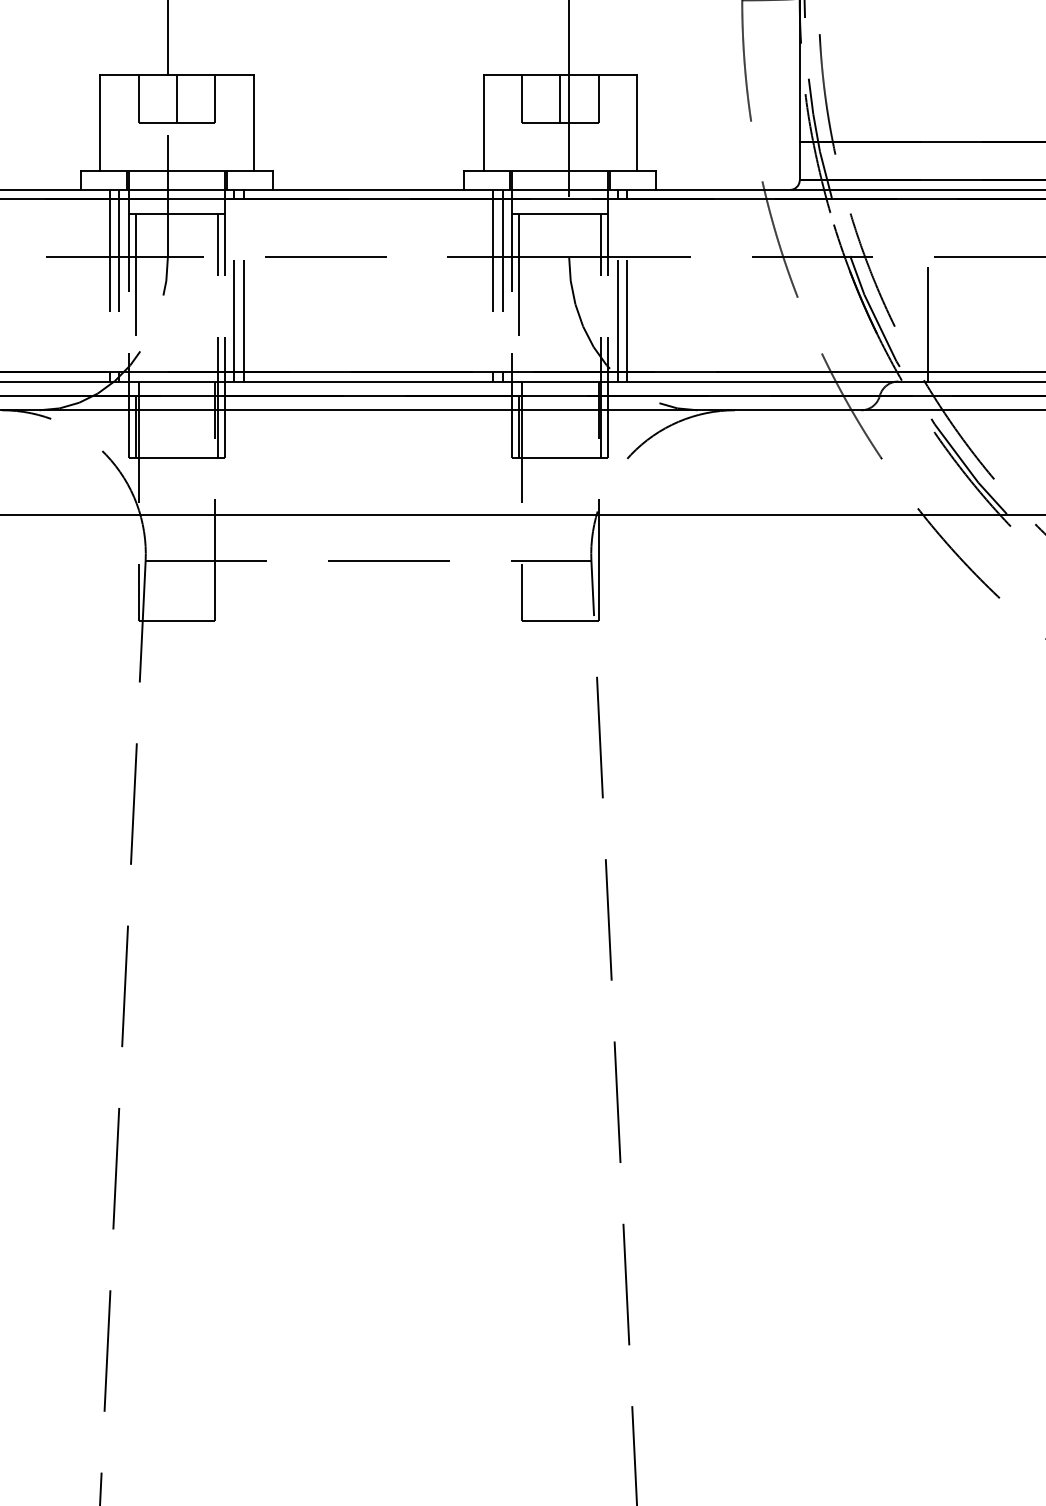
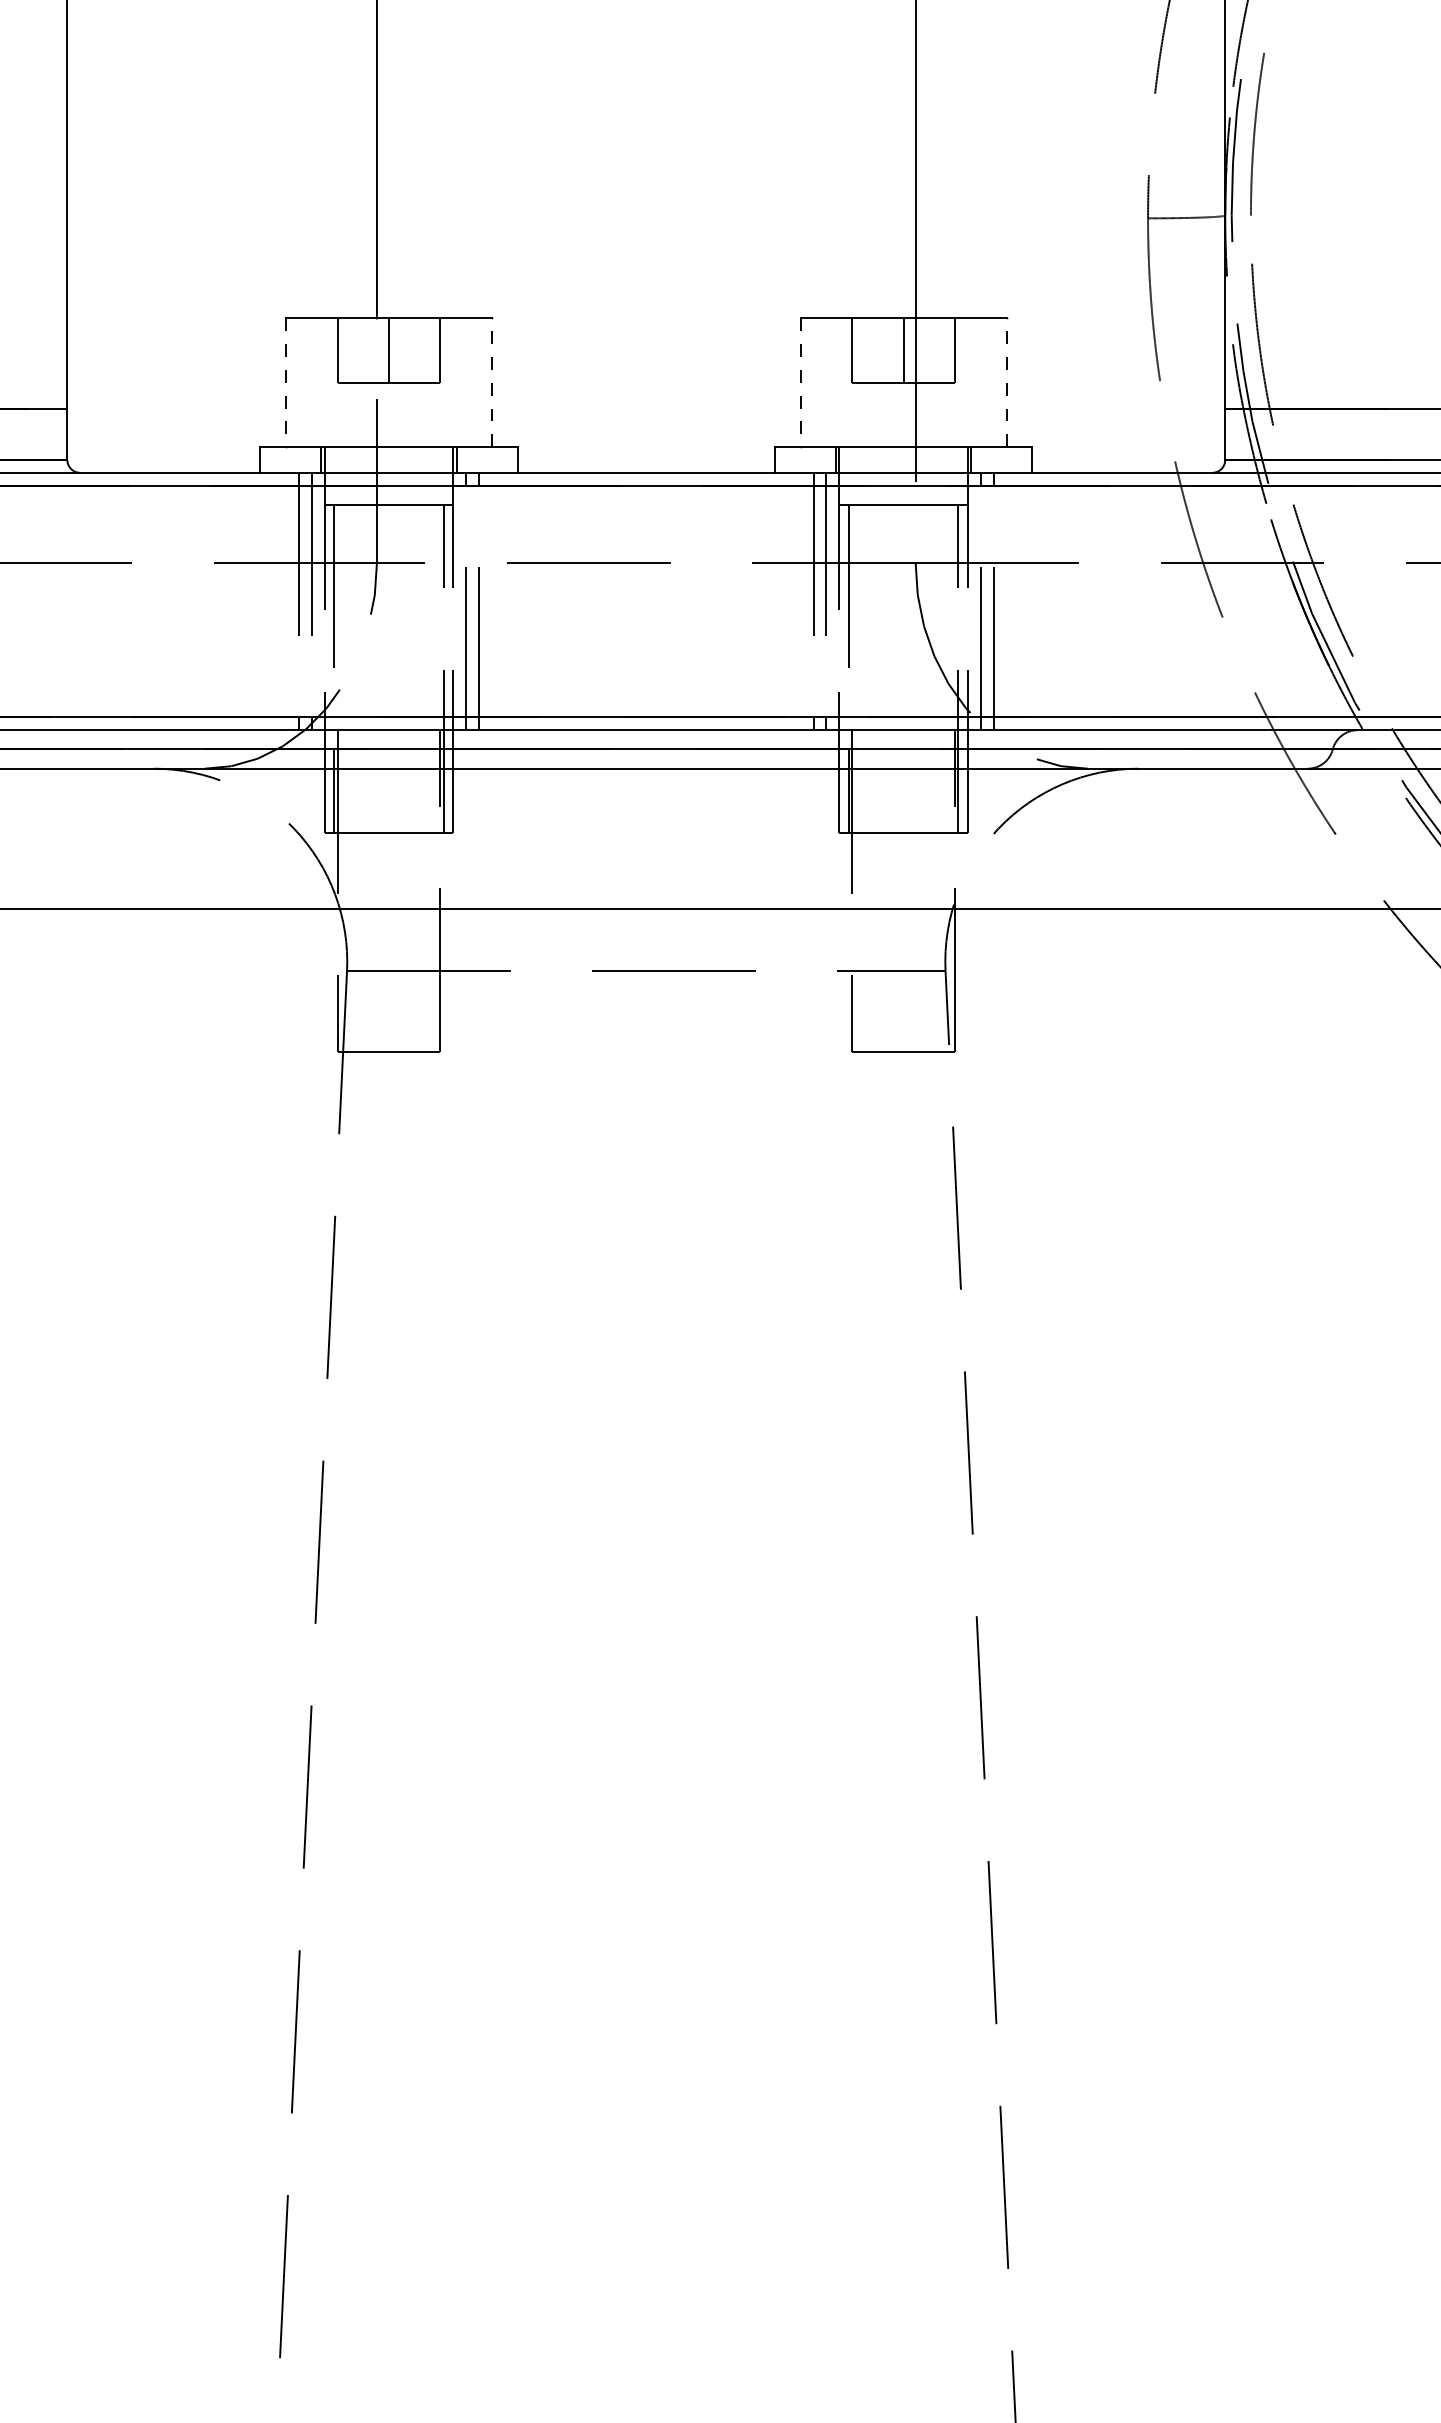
line: (253, 122) -> (491, 382), solid -> dashed
line: (636, 122) -> (1006, 382), solid -> dashed
line: (100, 123) -> (286, 383), solid -> dashed
line: (483, 123) -> (800, 383), solid -> dashed
line: (928, 323) -> (1397, 652), removed

